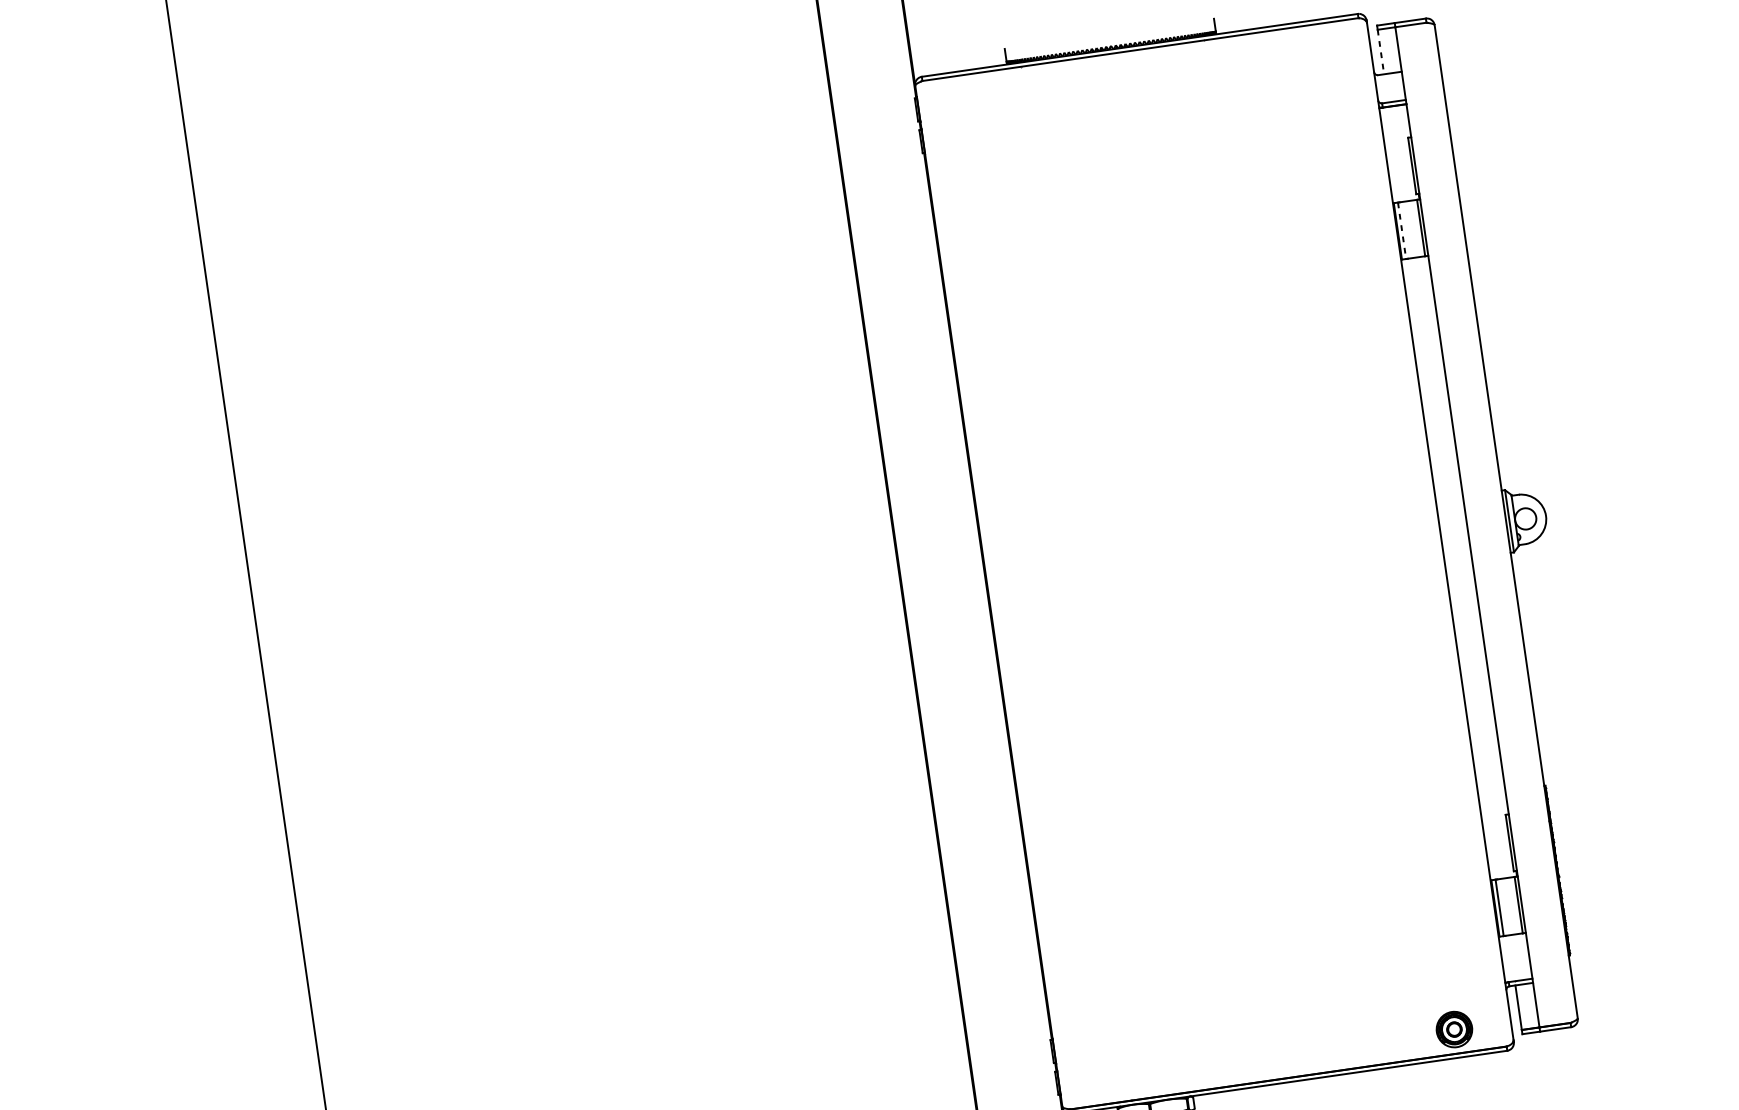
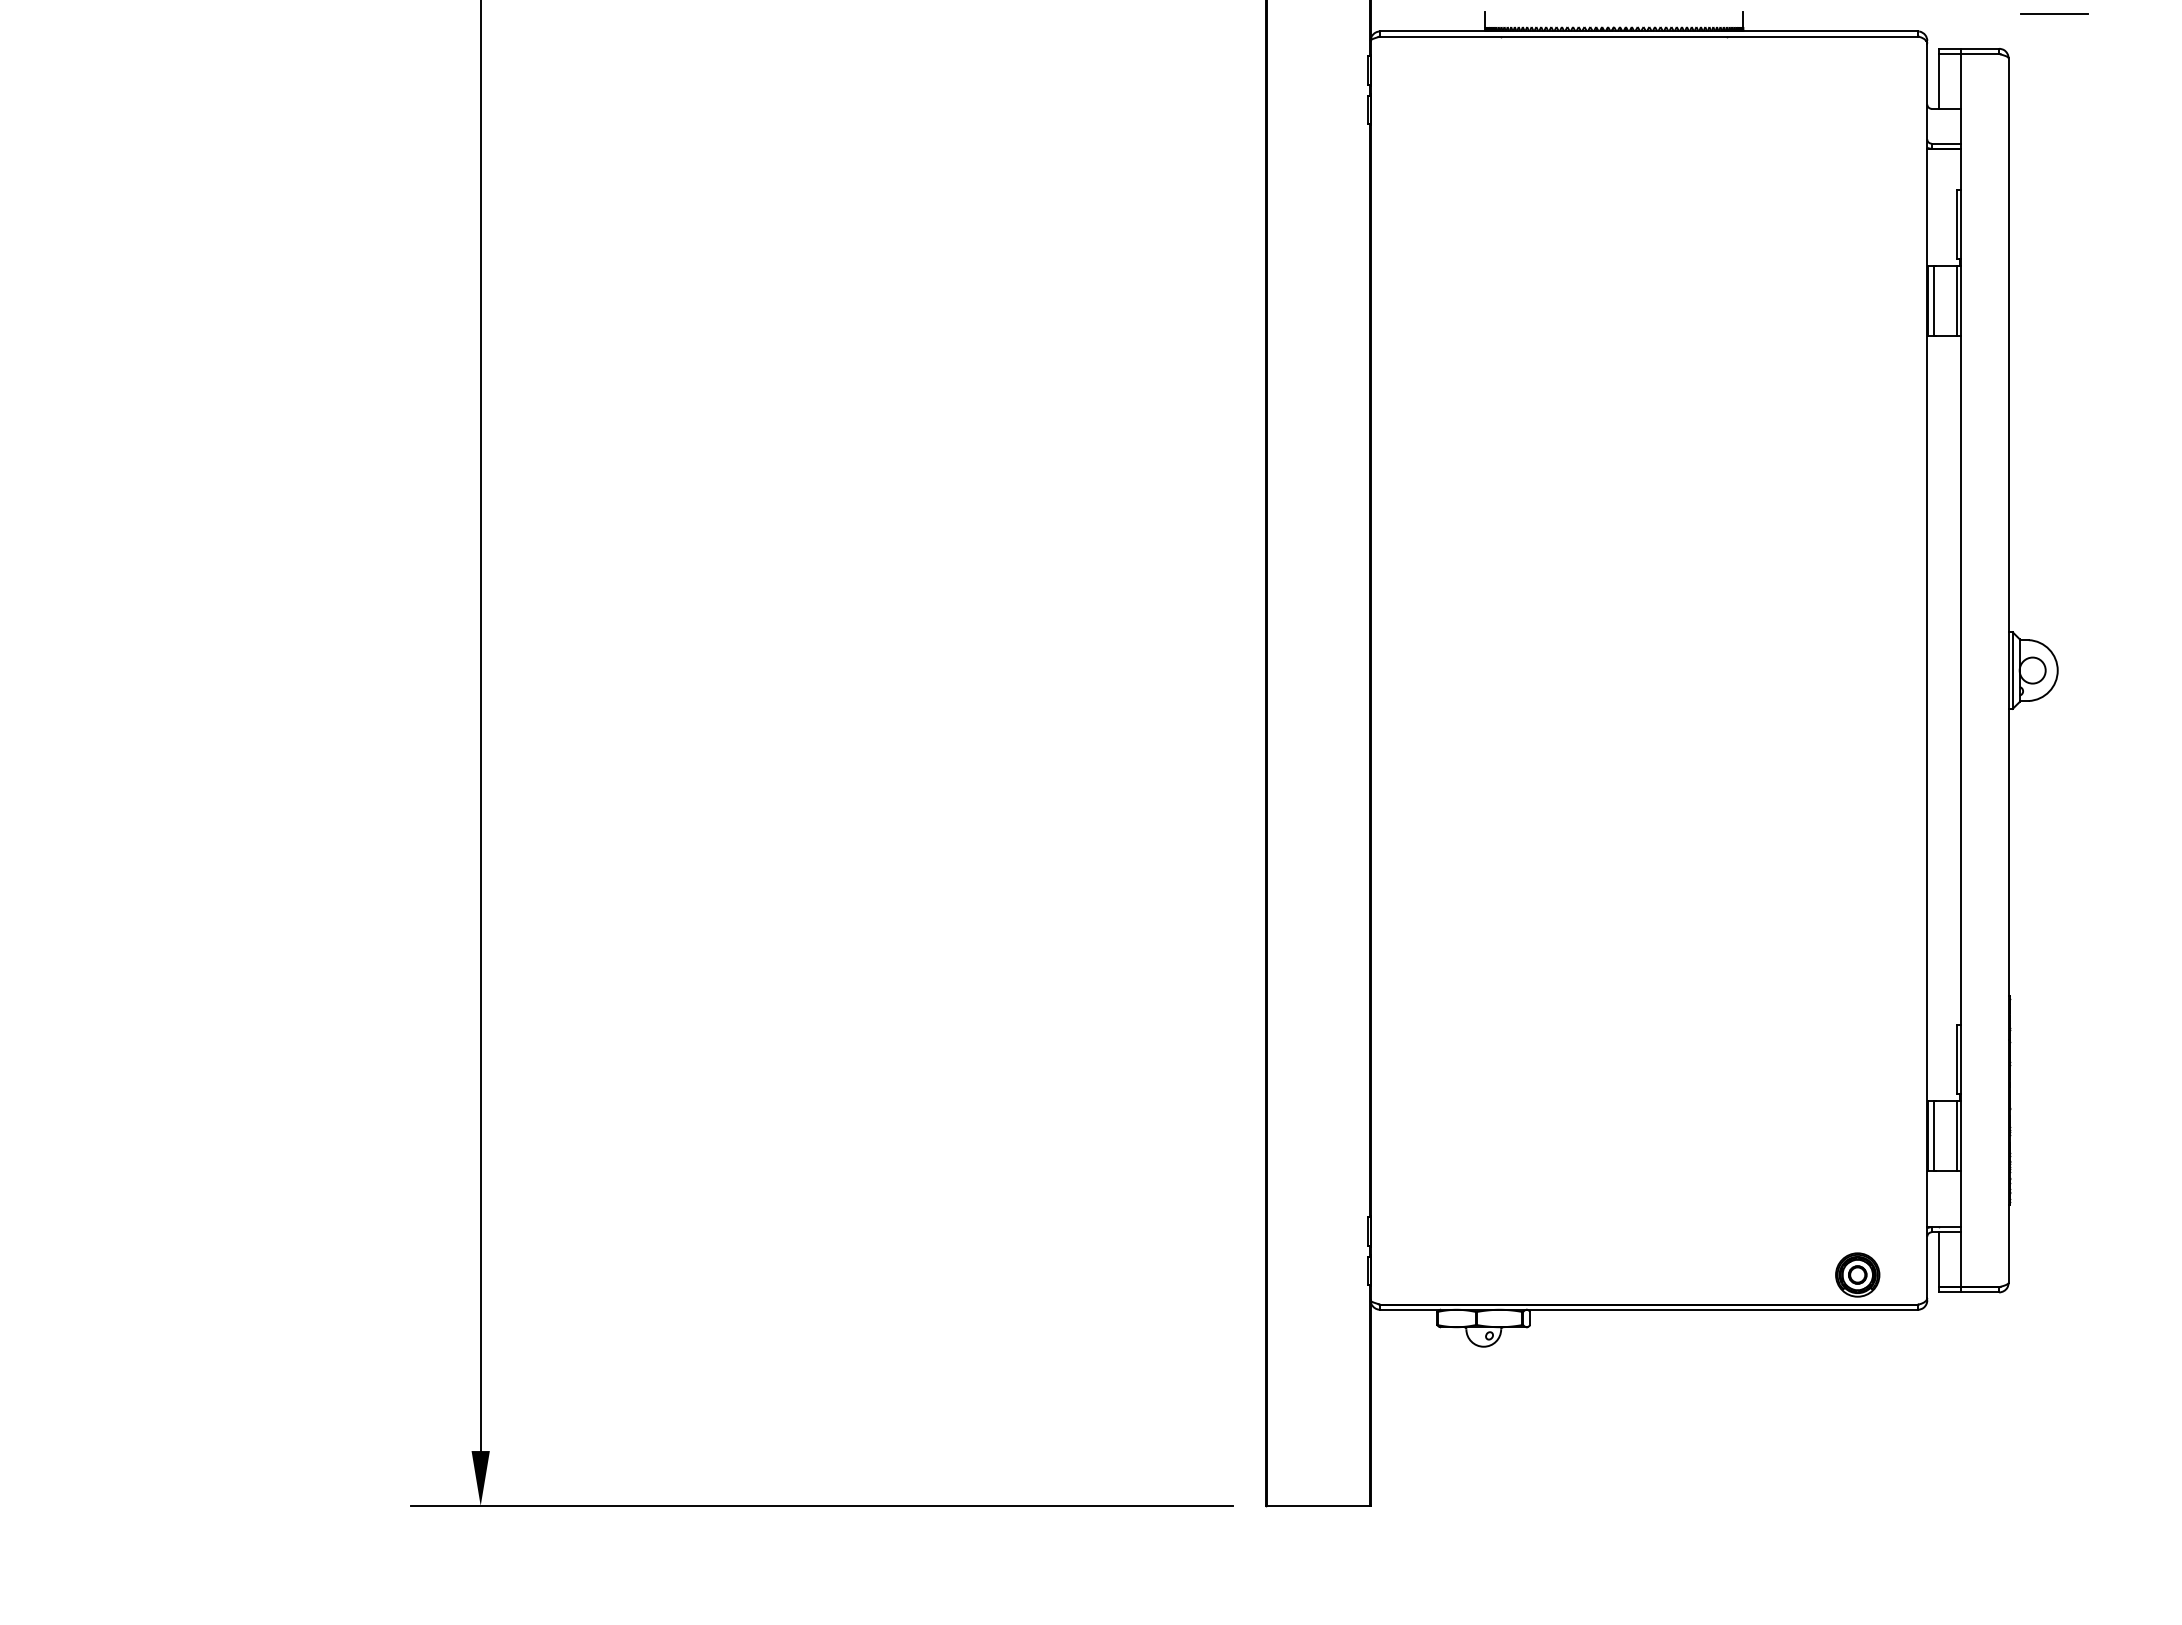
line: (1381, 52) -> (1939, 81), dashed -> solid
line: (1402, 231) -> (1933, 301), dashed -> solid

